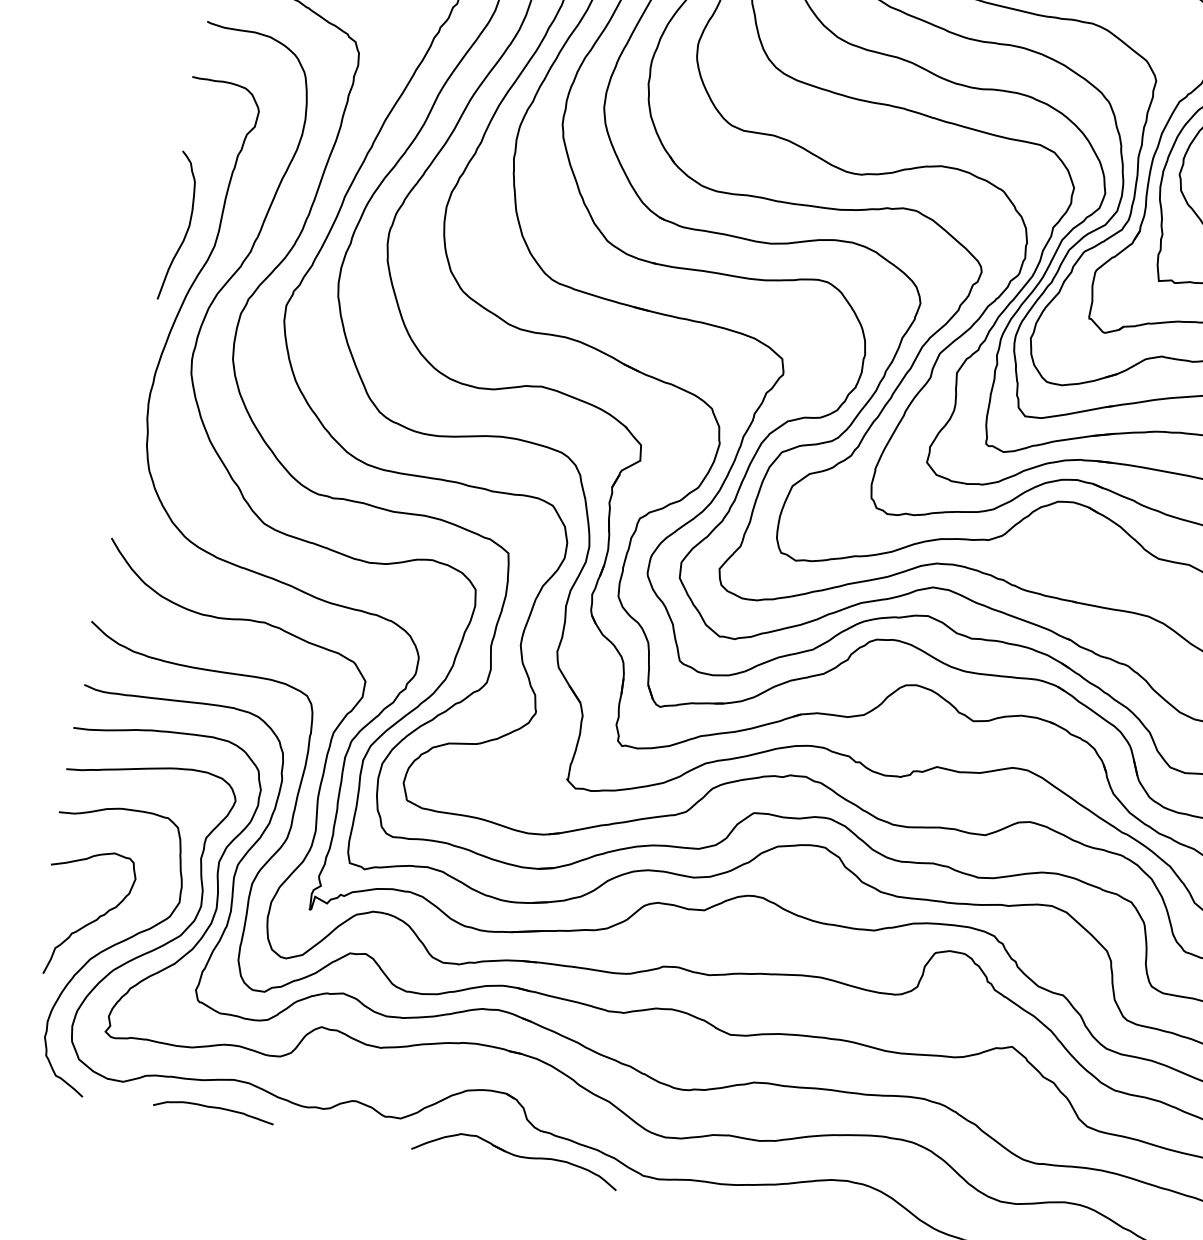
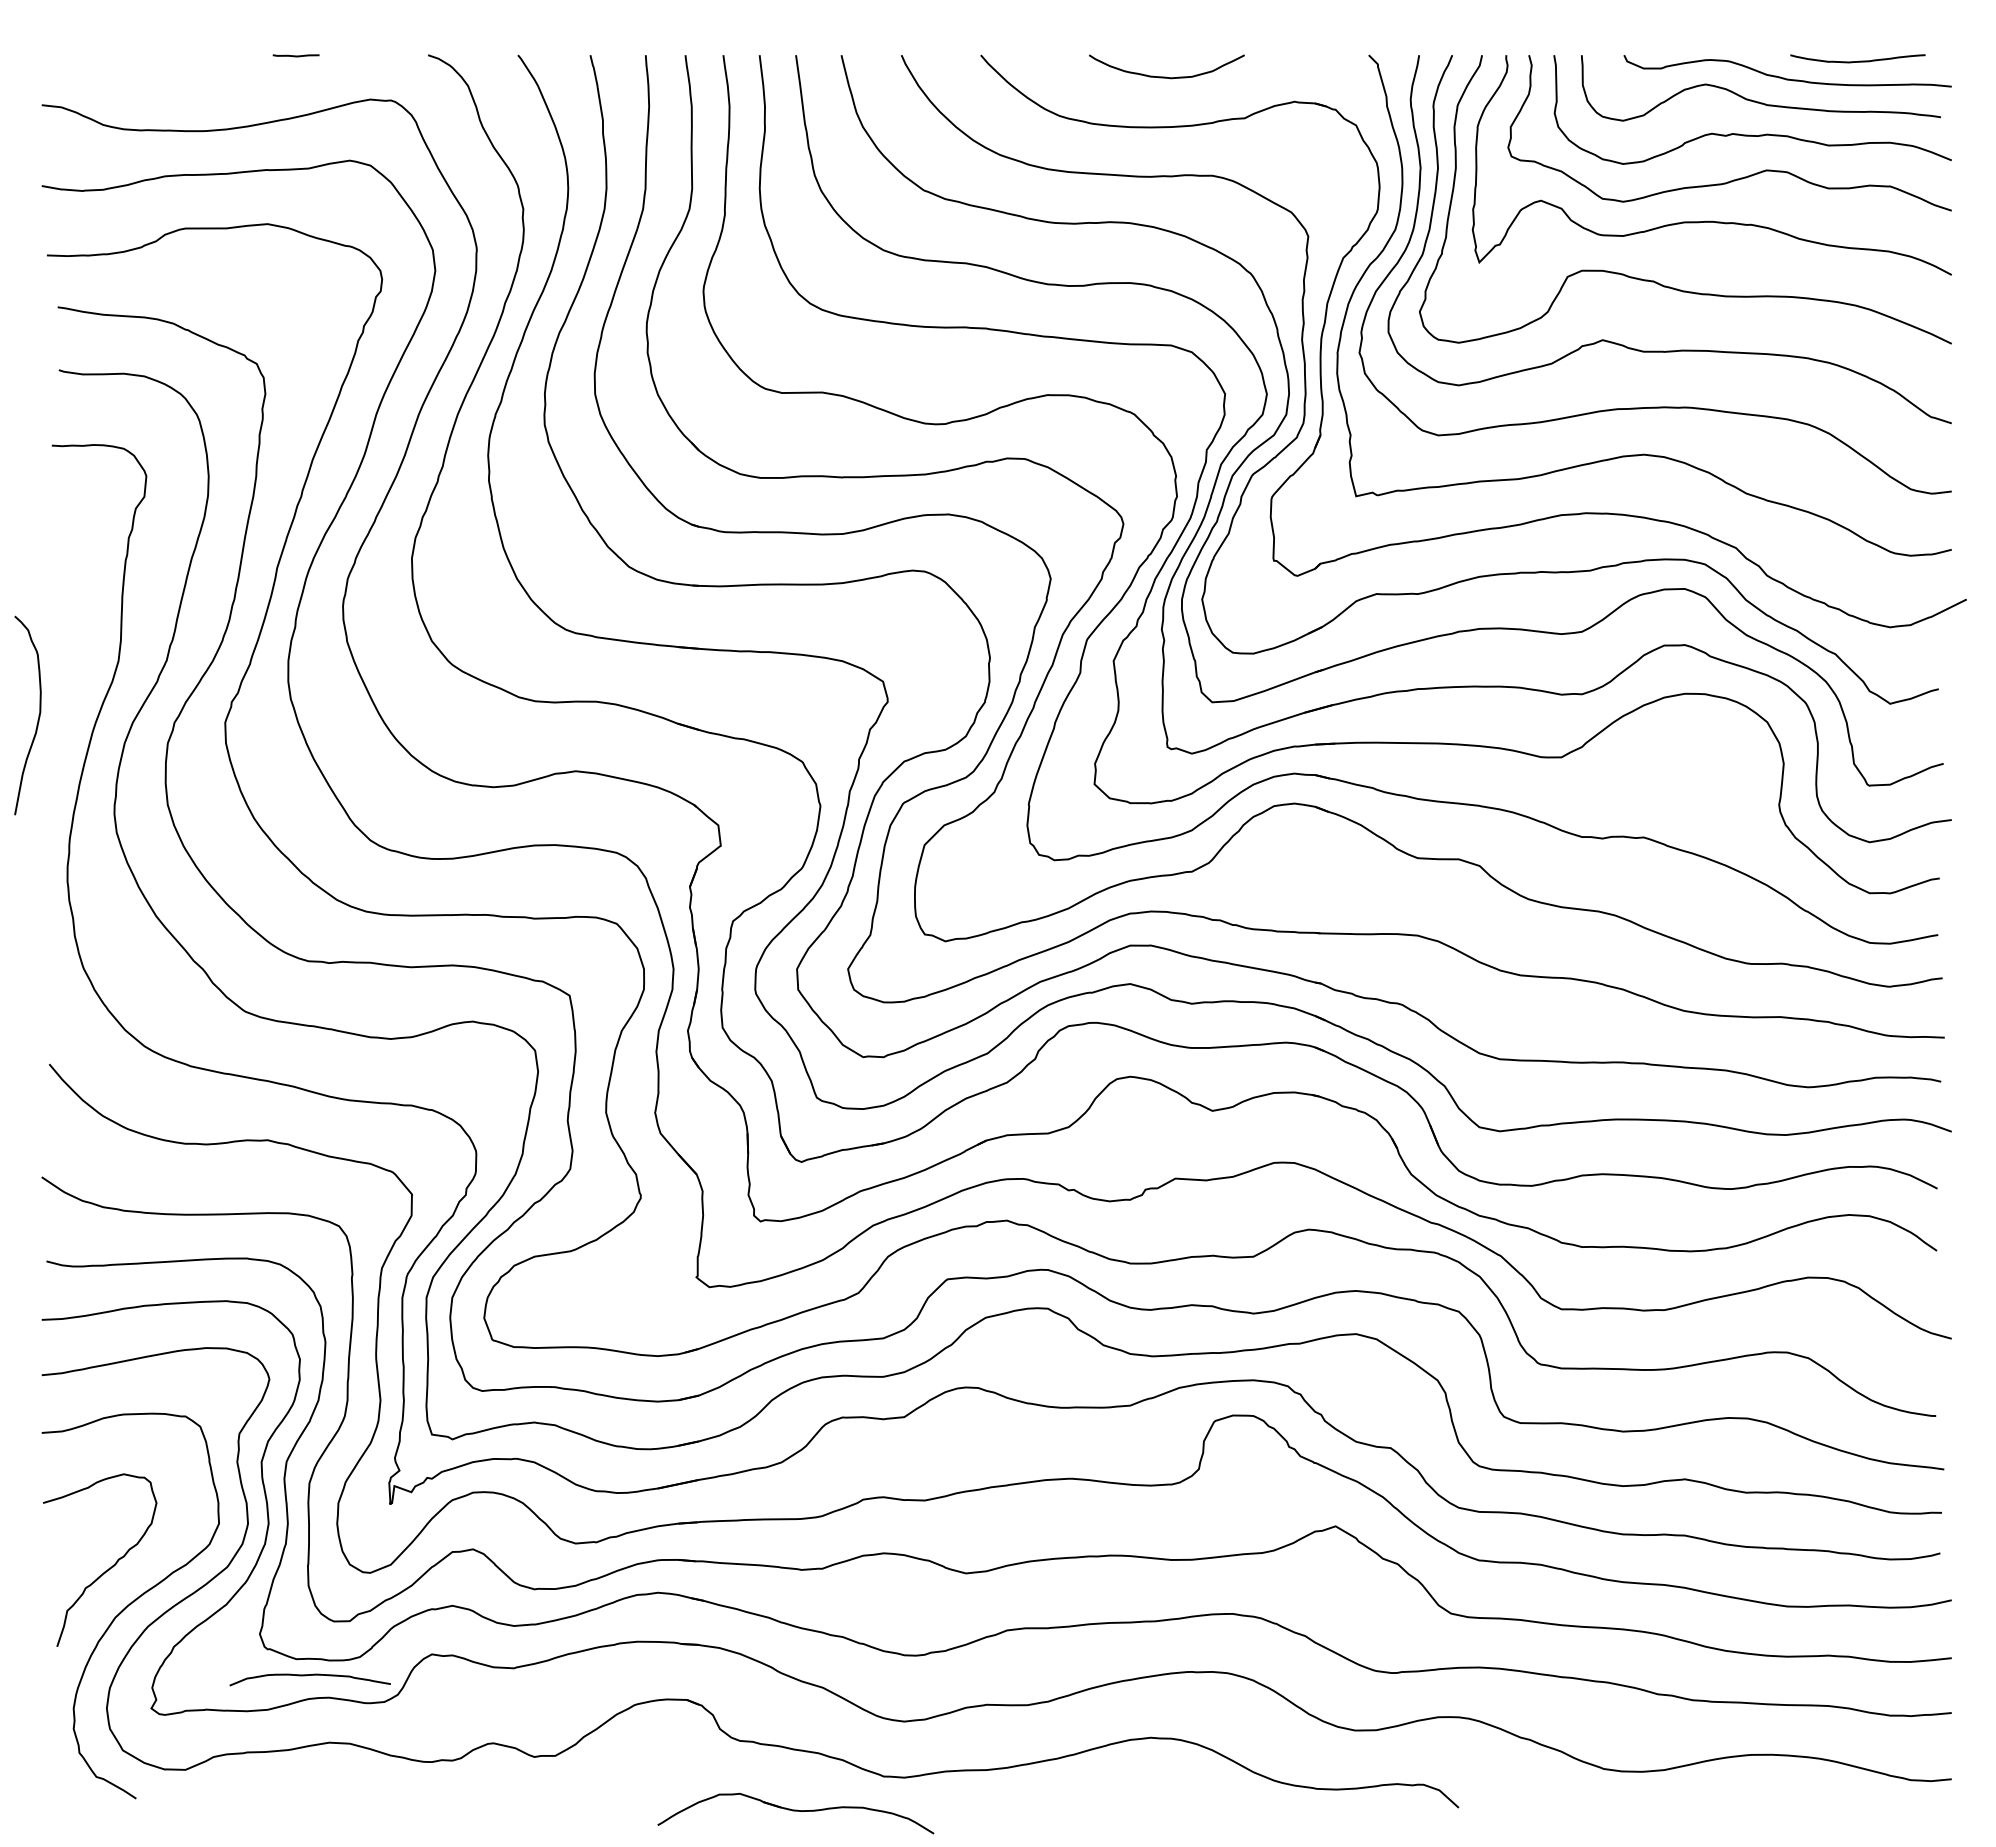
curve: (186, 230) -> (37, 719), moved
curve: (213, 1107) -> (309, 1675), moved
part: (515, 1157) -> (795, 1813), moved

